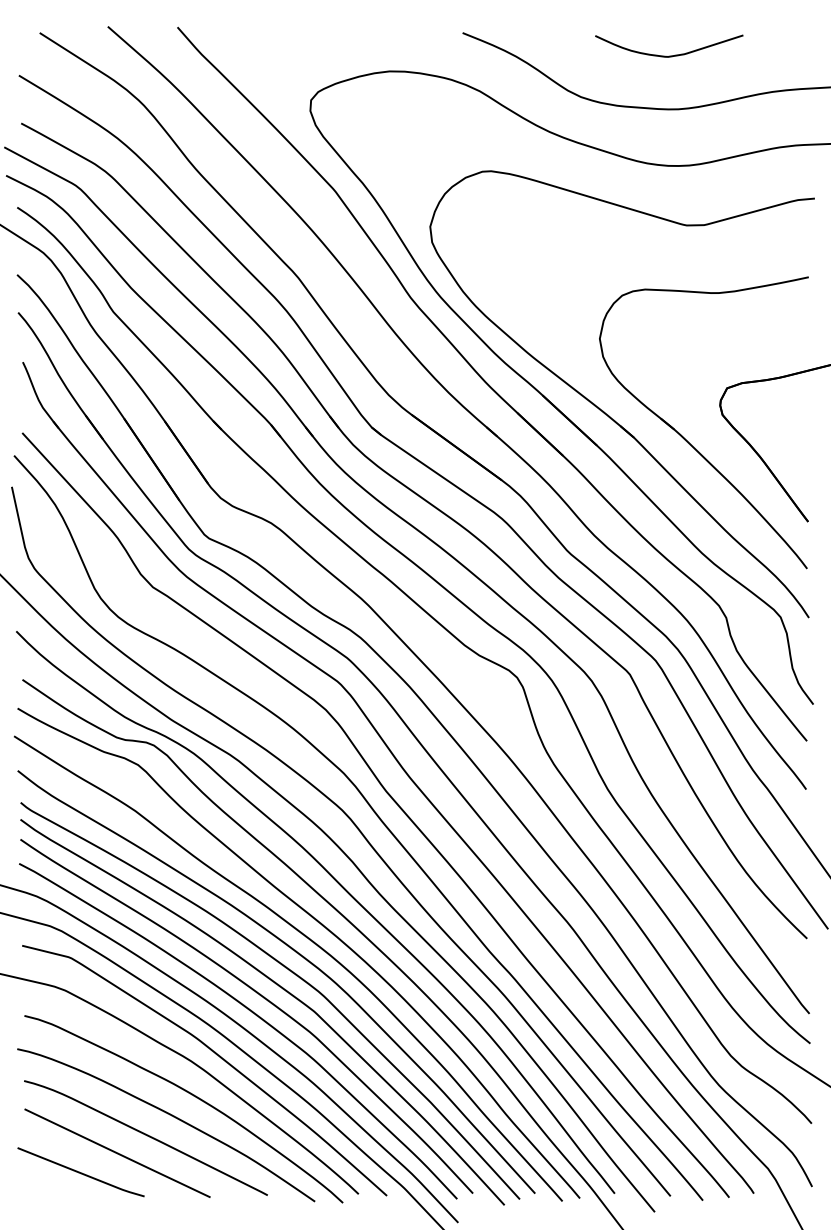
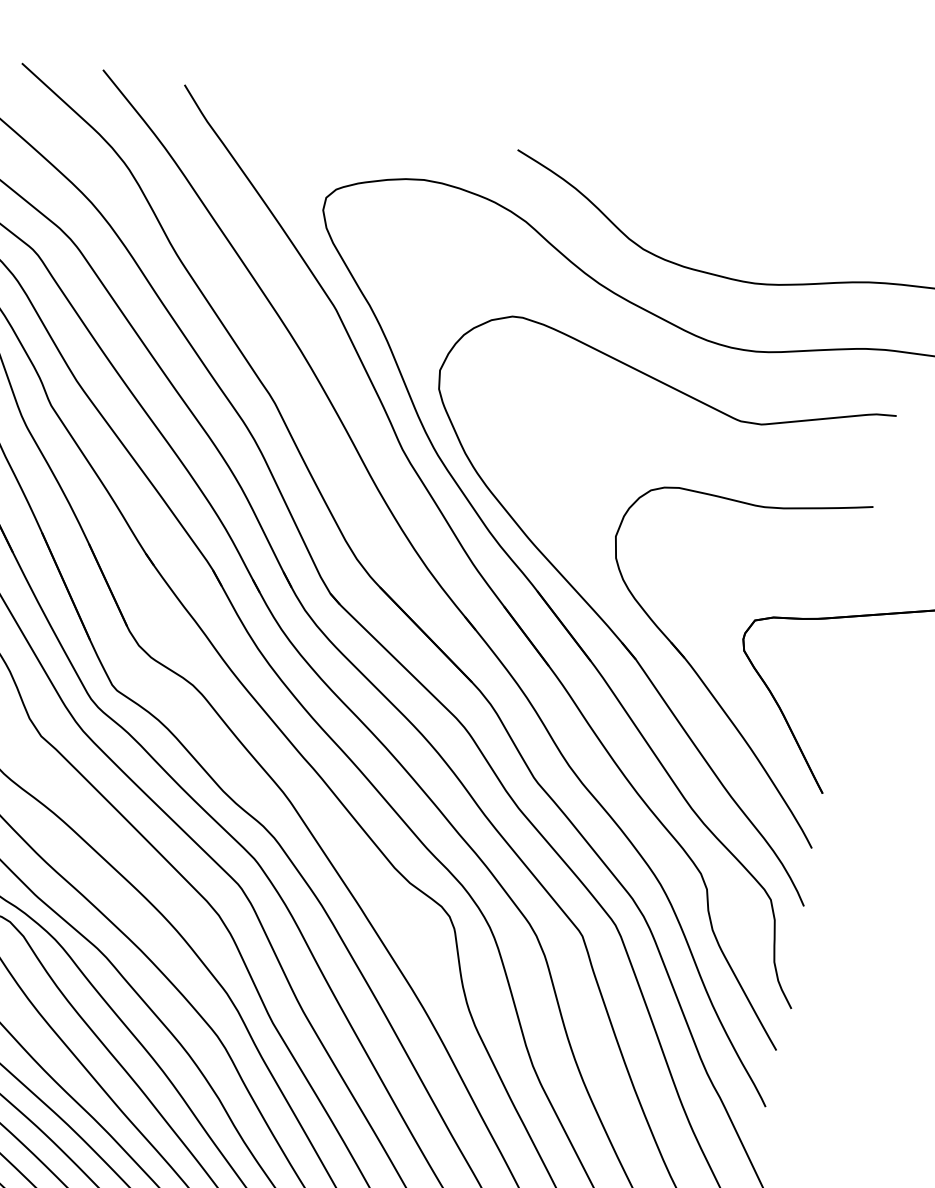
curve: (669, 55) -> (755, 218), removed

